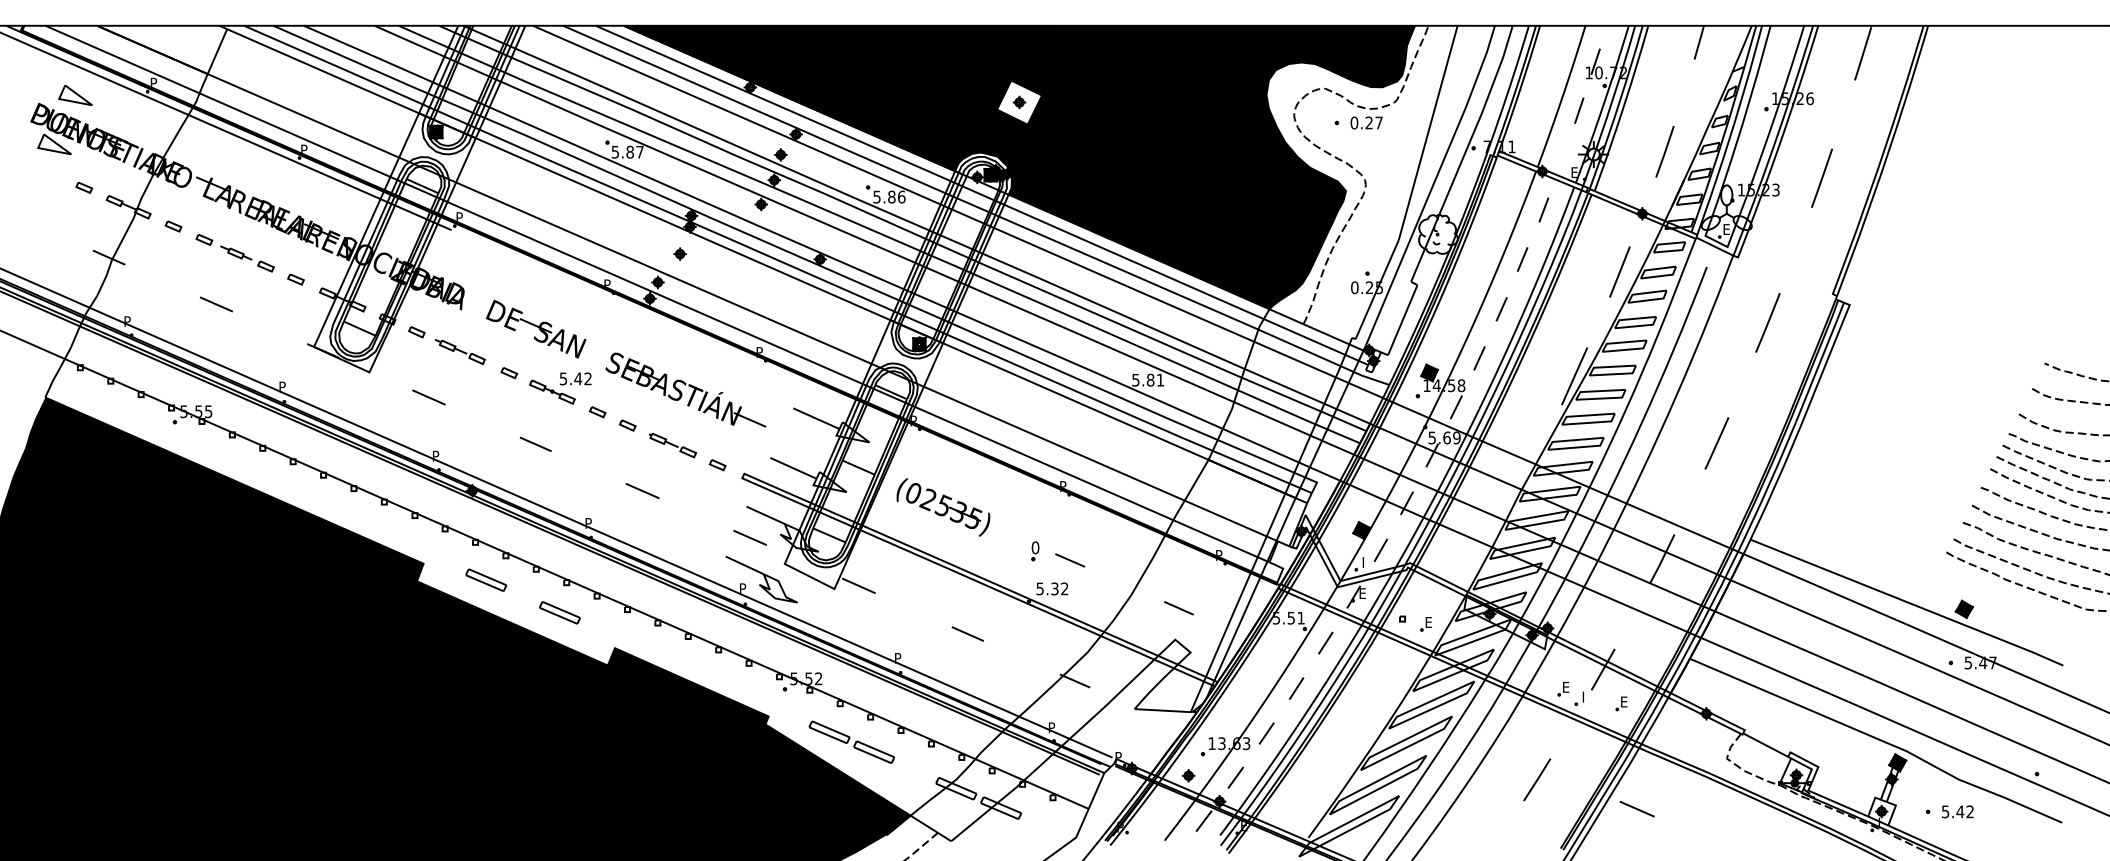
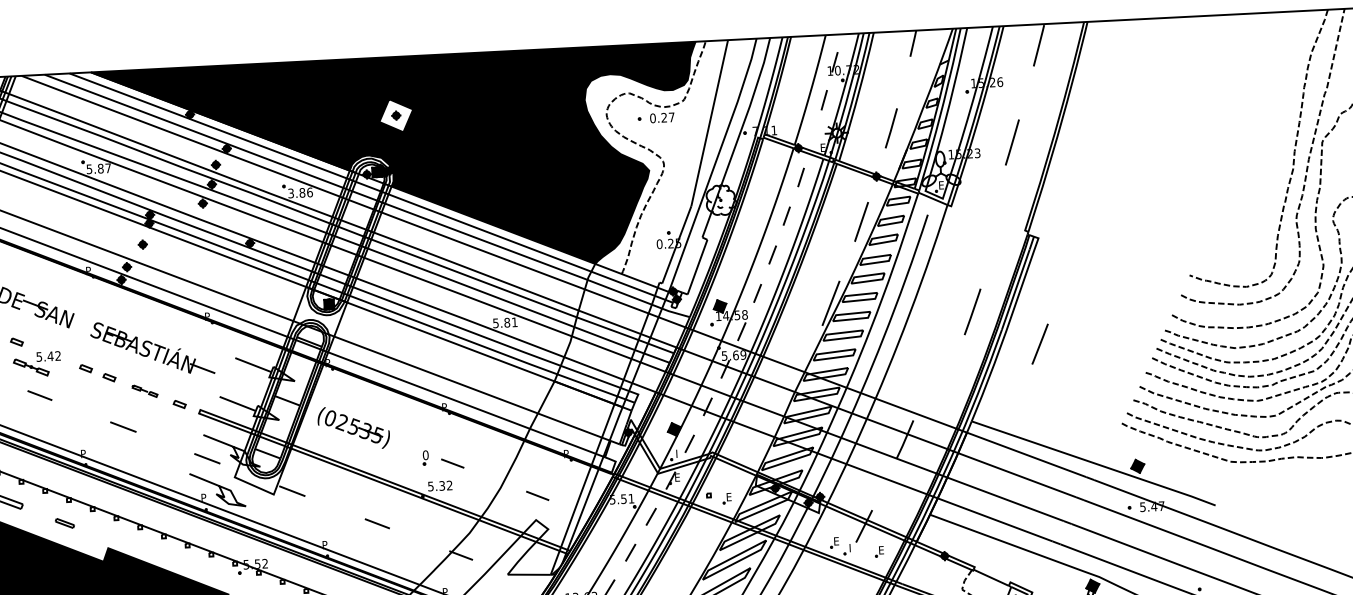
text: (876, 196) -> (290, 193), 5.86 -> 3.86
line: (1767, 322) -> (972, 311), moved
part: (560, 388) -> (37, 364), moved
line: (1716, 443) -> (1039, 344), moved
part: (673, 445) -> (145, 391), size x0.7
part: (559, 612) -> (64, 523), size x0.6

